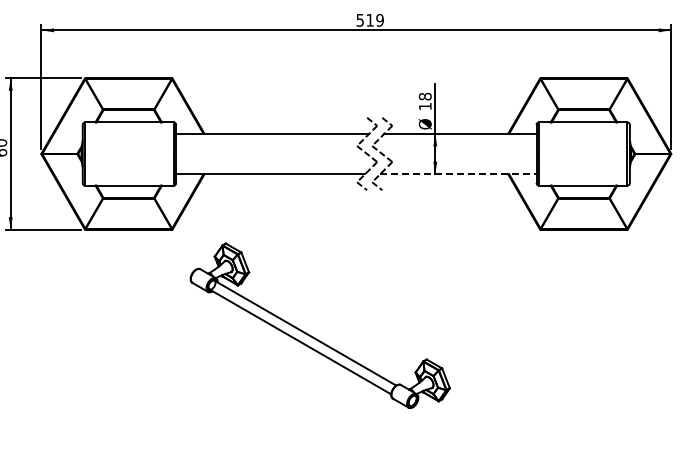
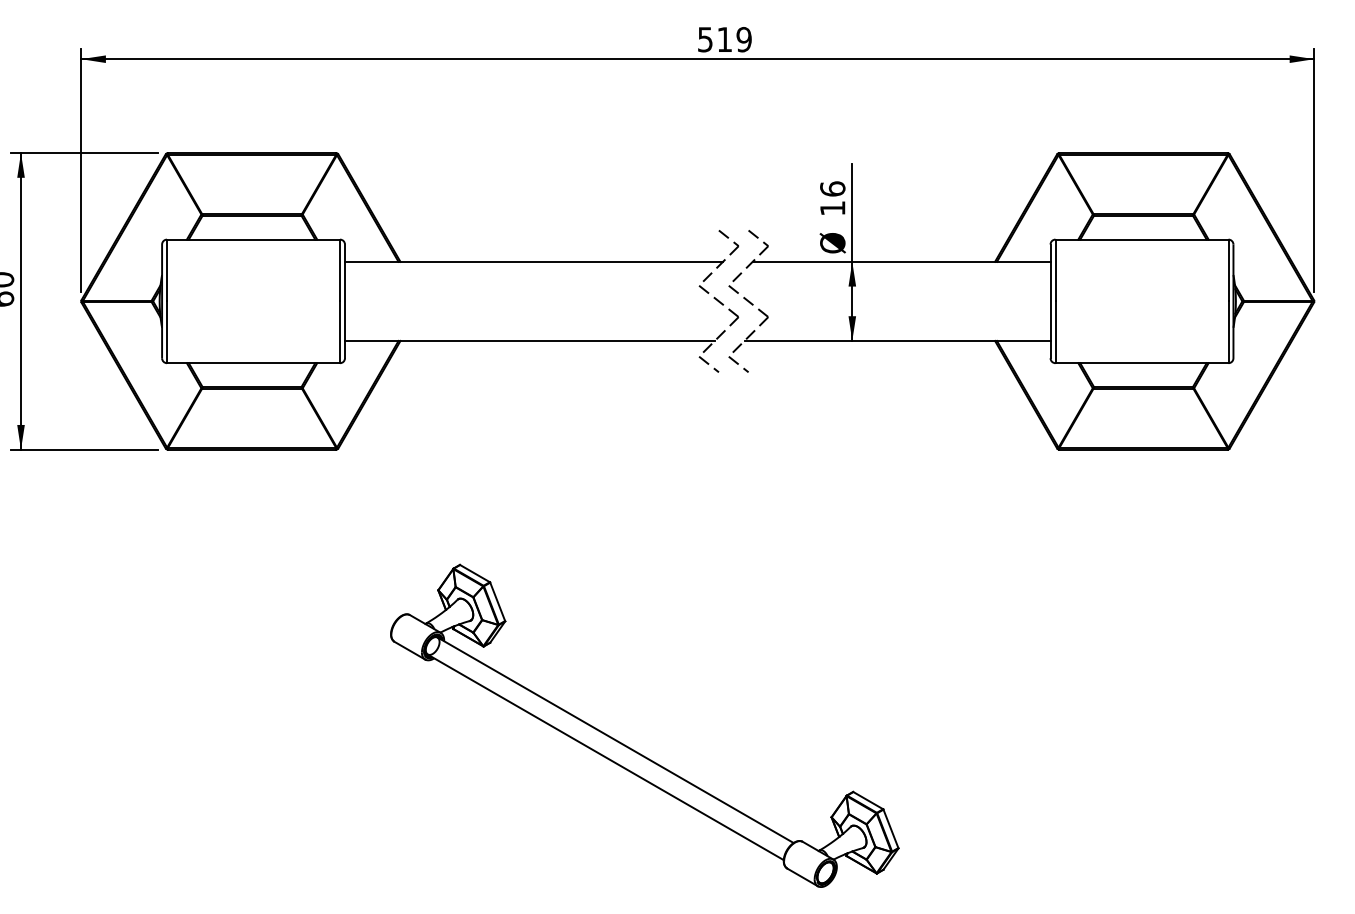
text: (424, 96) -> (831, 188), 18 -> 16
line: (458, 174) -> (897, 341), dashed -> solid
part: (313, 336) -> (631, 746), moved

